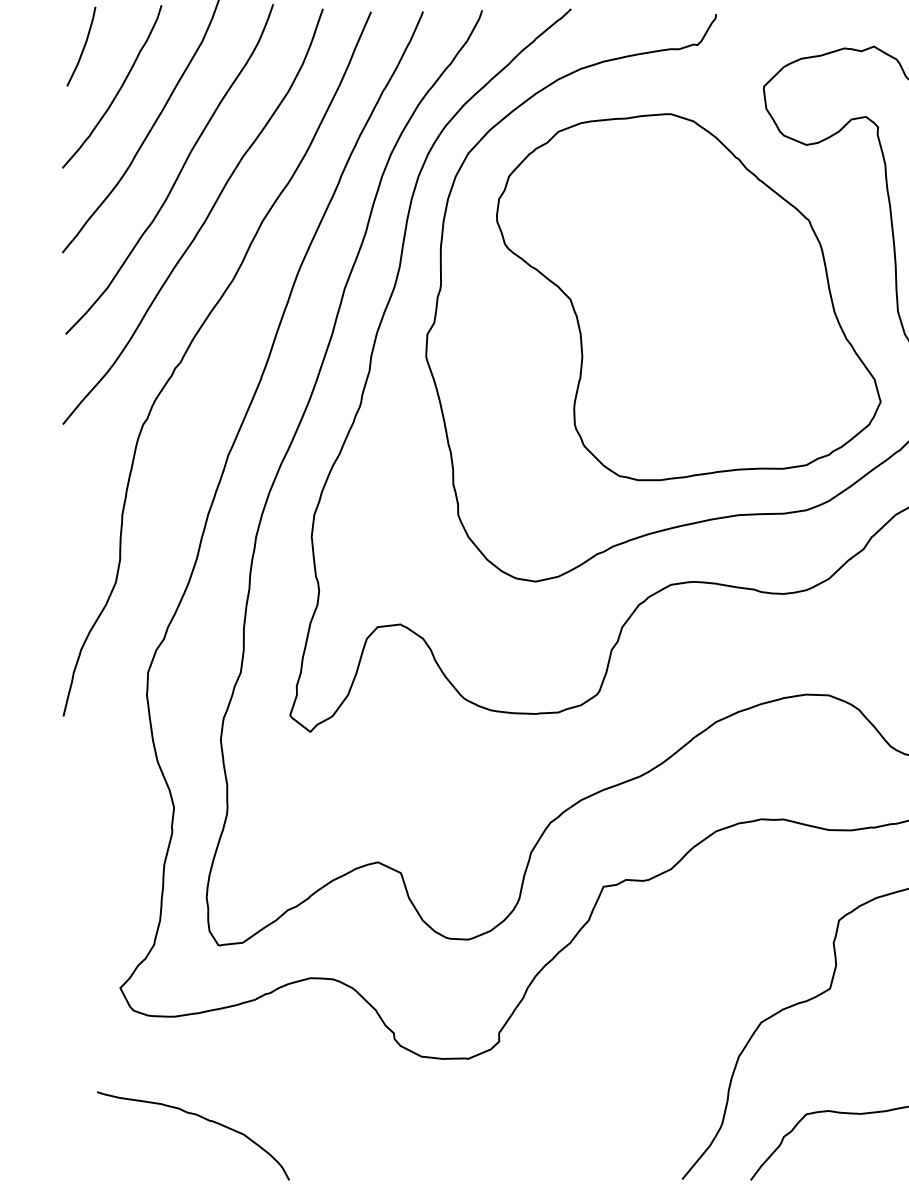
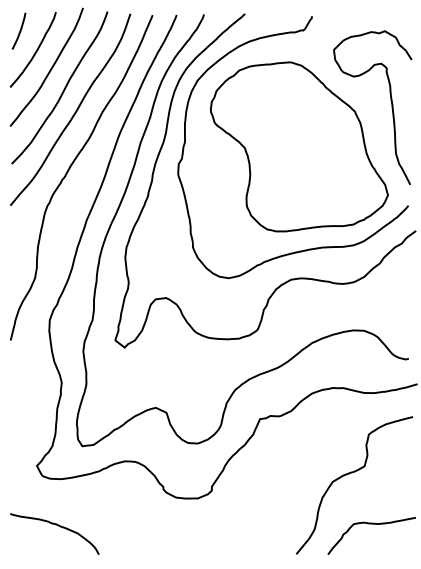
curve: (195, 1117) -> (55, 525), moved

